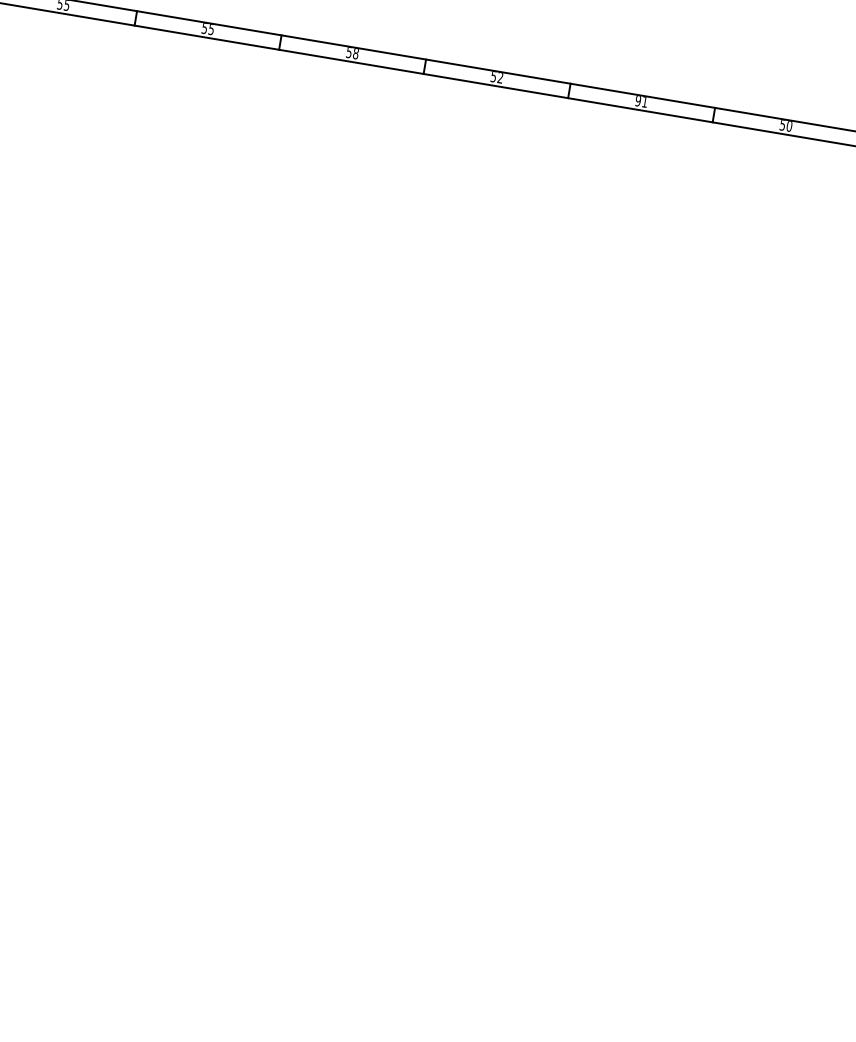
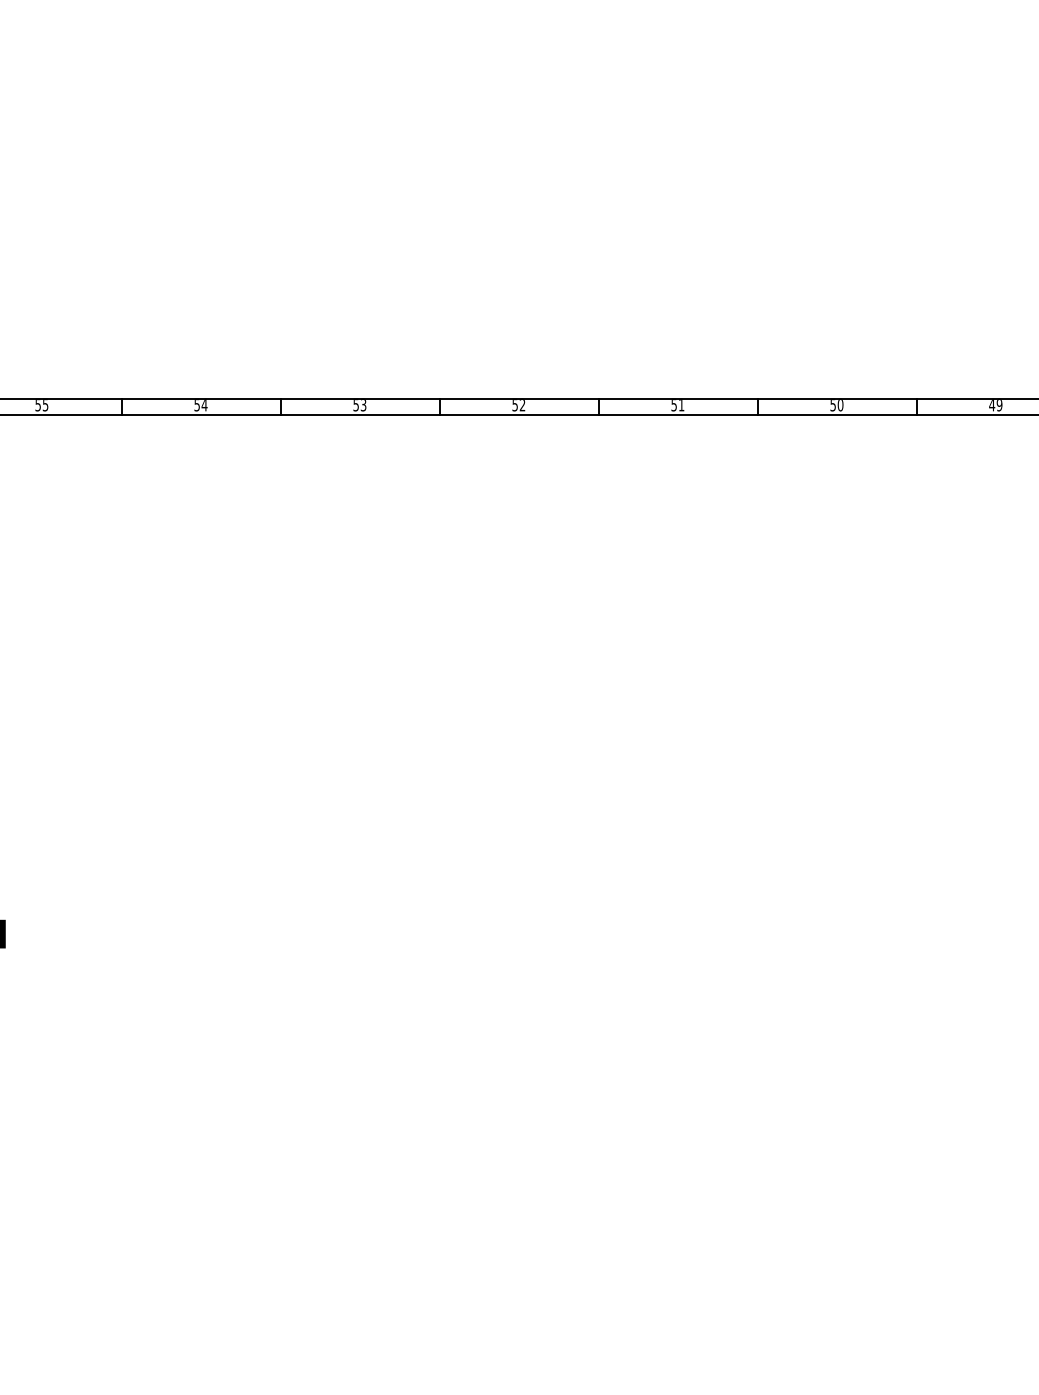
text: (211, 29) -> (204, 405), 55 -> 54
text: (355, 53) -> (363, 405), 58 -> 53
text: (637, 101) -> (673, 405), 91 -> 51

